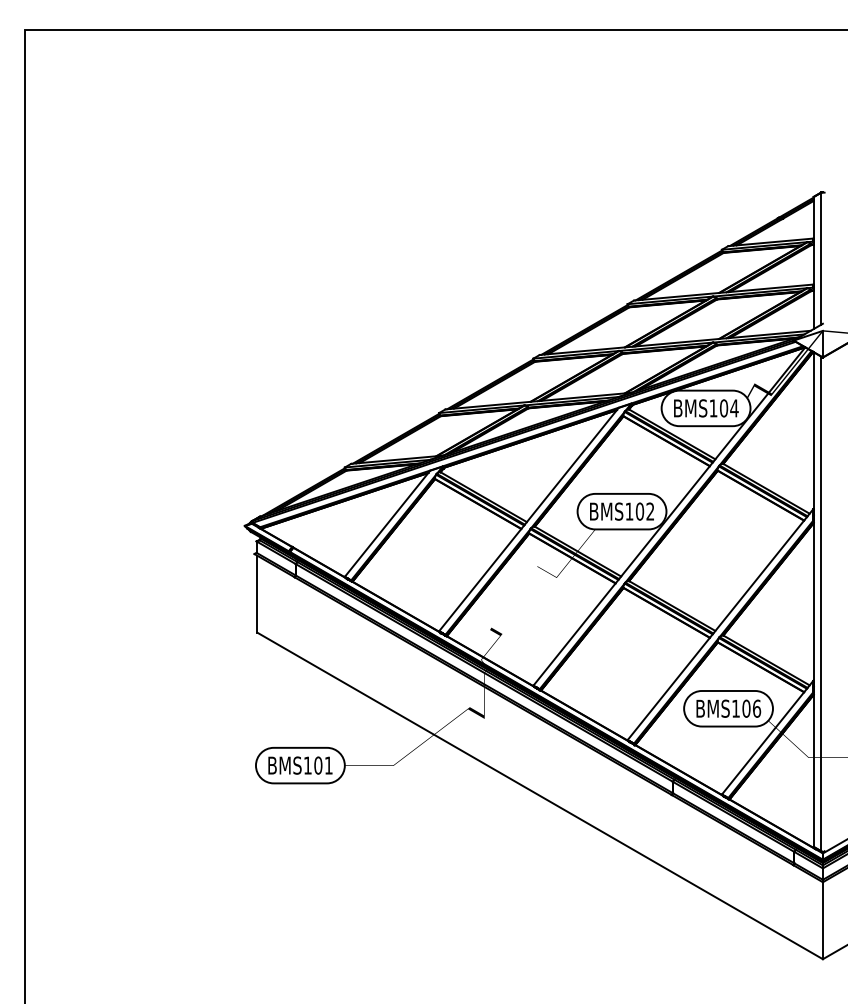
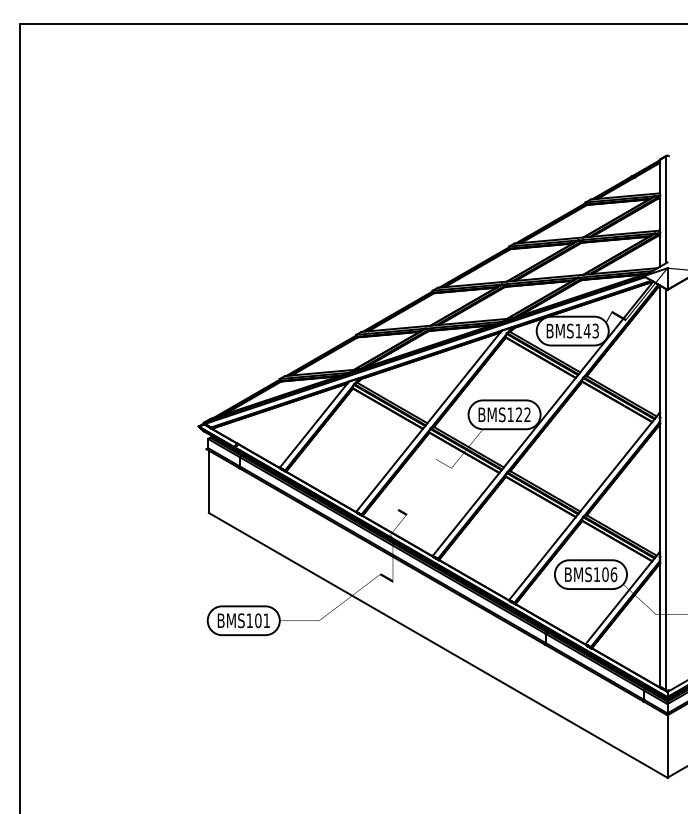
text: (729, 407) -> (591, 330), BMS104 -> BMS143
text: (639, 511) -> (518, 414), BMS102 -> BMS122

